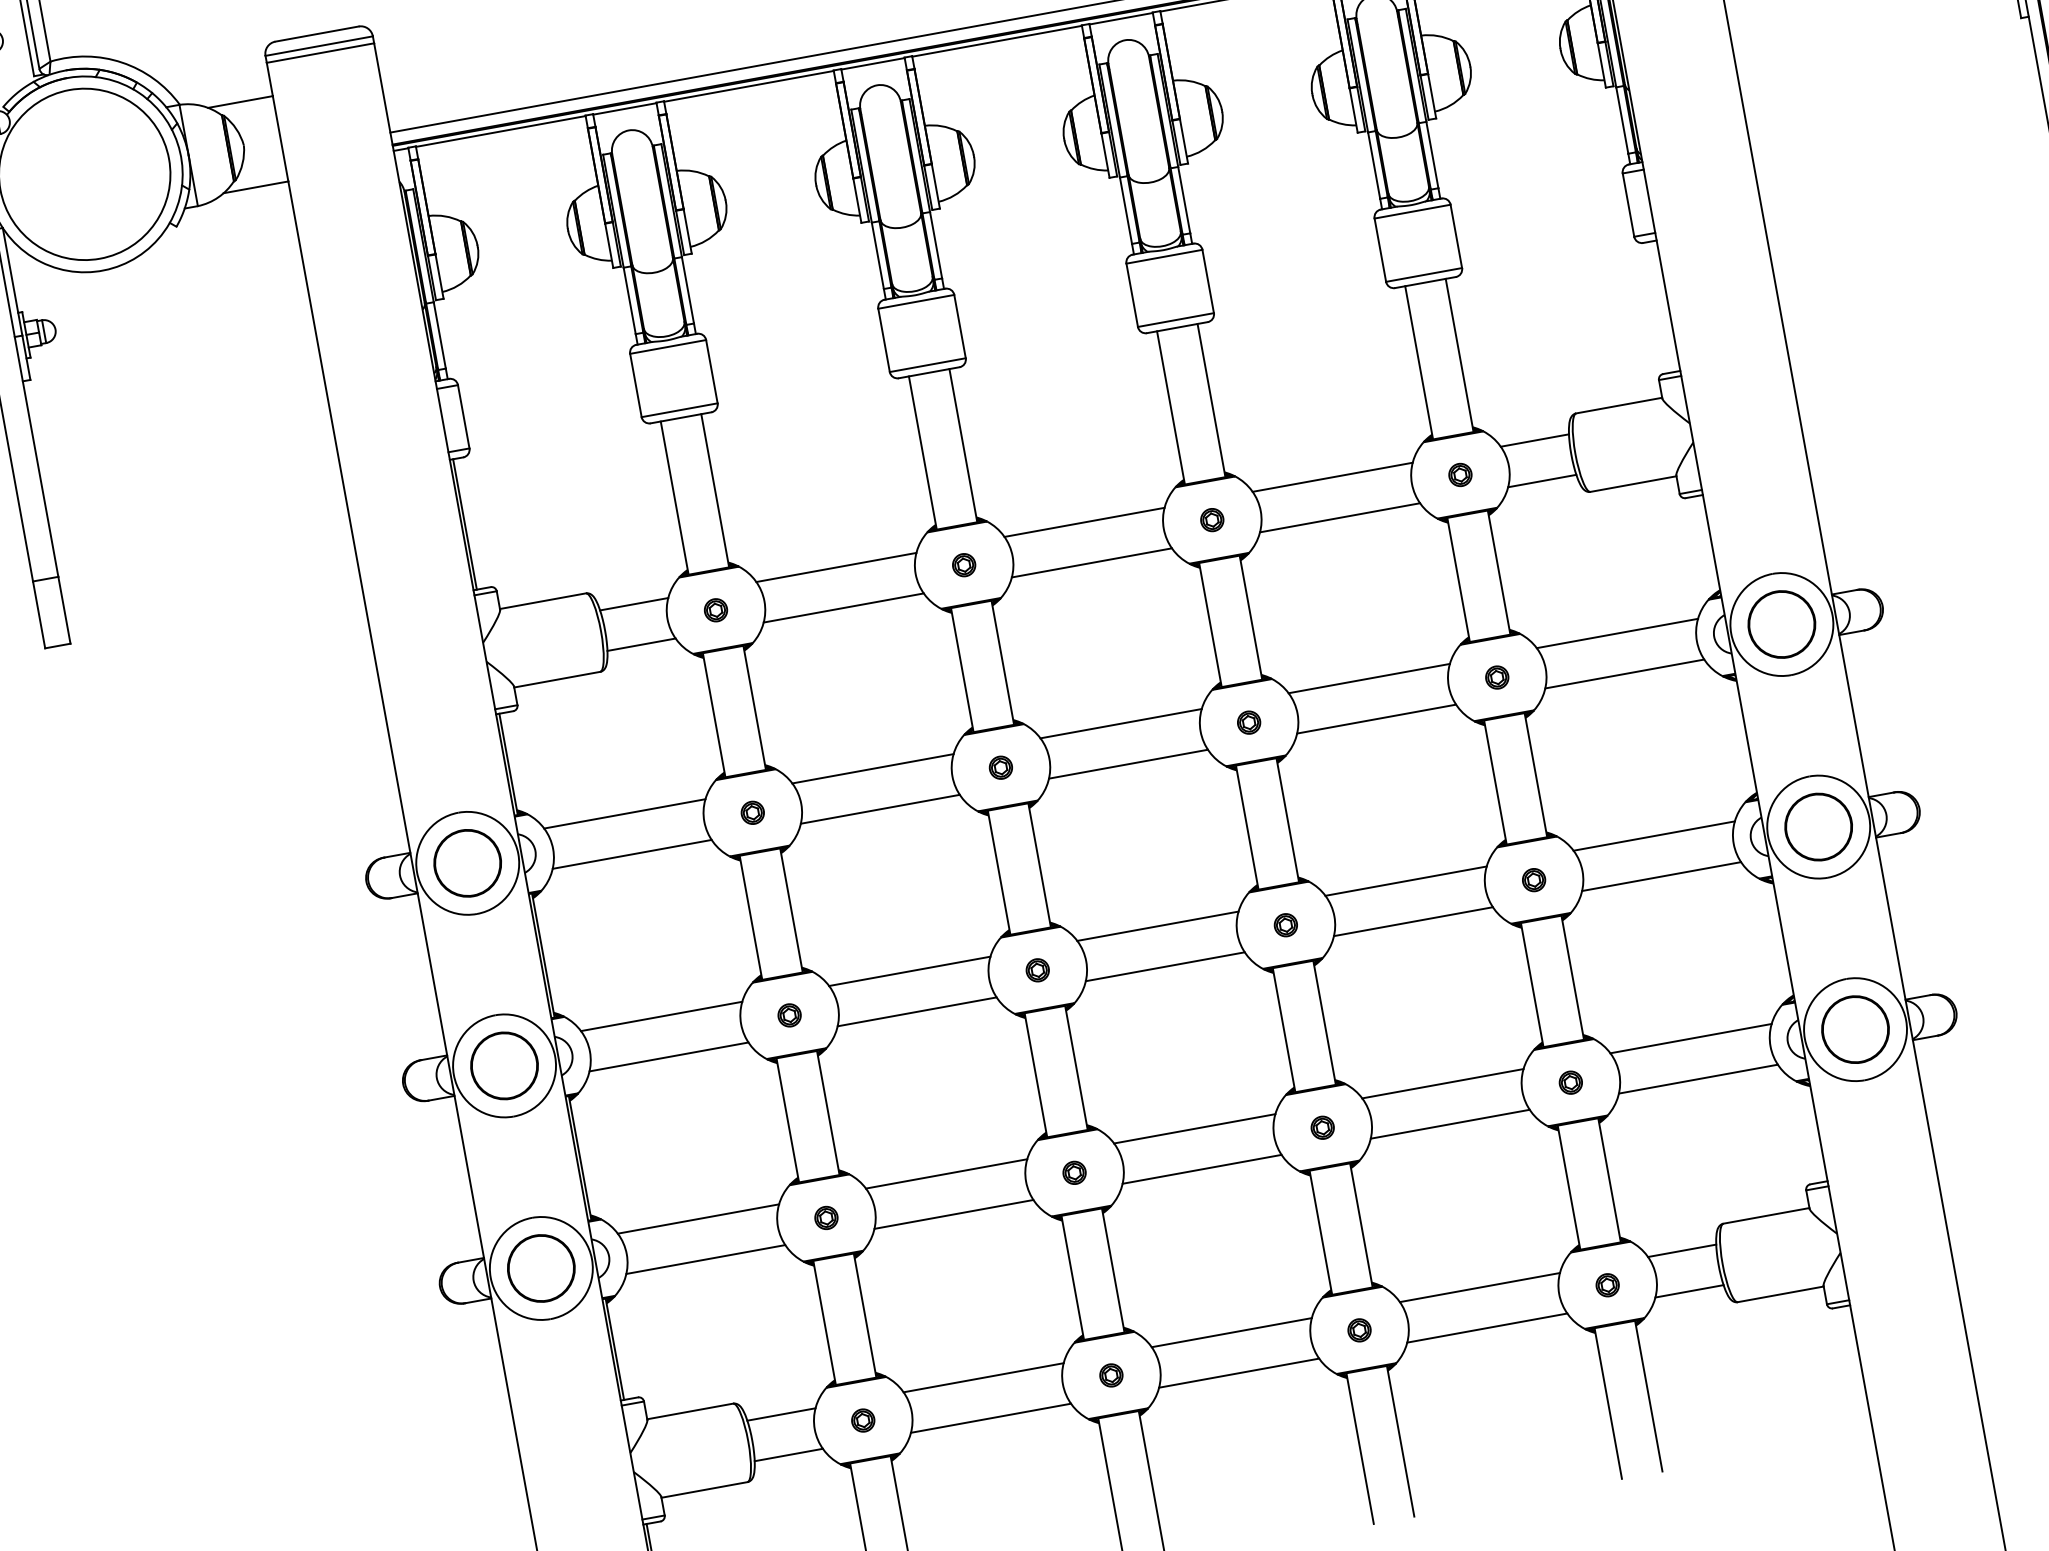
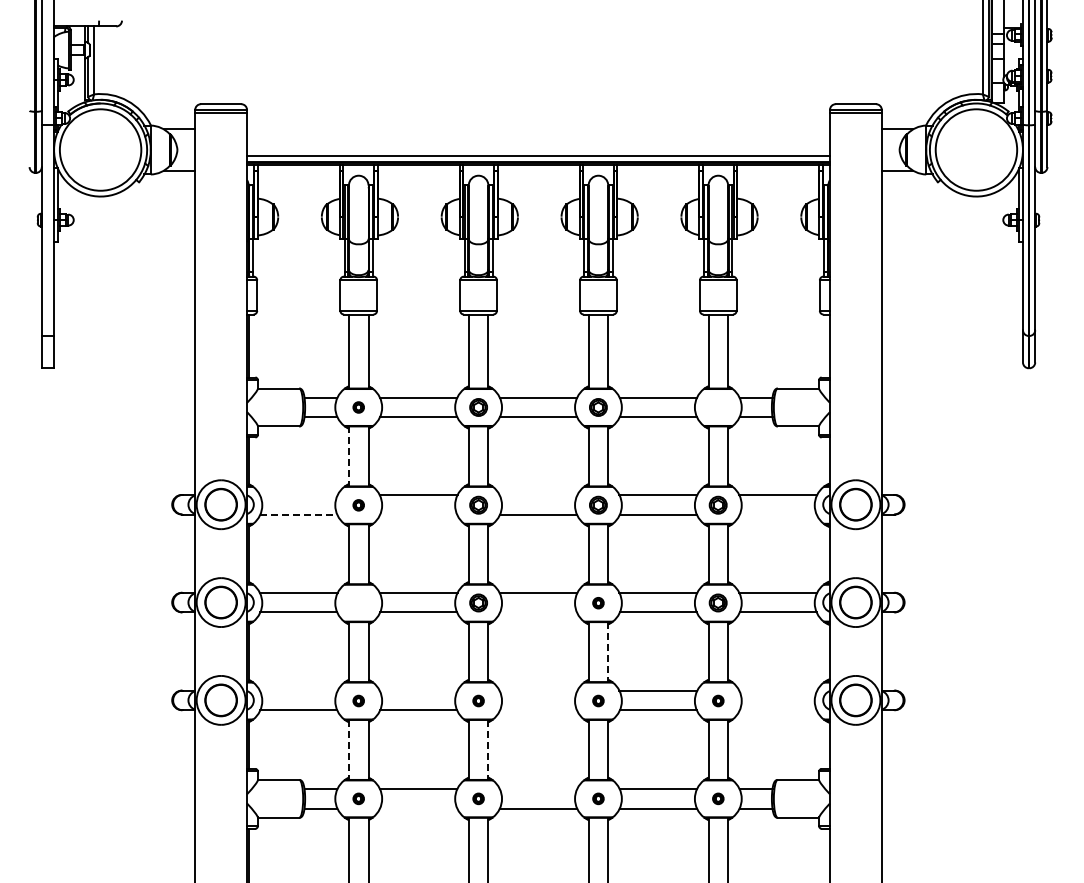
part: (1460, 474) -> (718, 407), removed
part: (1212, 520) -> (598, 407), size x1.6
part: (963, 565) -> (478, 407), size x1.6
line: (1623, 674) -> (777, 514), removed
part: (1497, 677) -> (718, 505), size x1.6
line: (713, 715) -> (348, 456), solid -> dashed
line: (1120, 722) -> (538, 494), removed
part: (1249, 722) -> (598, 505), size x1.6
part: (1000, 768) -> (478, 505), size x1.6
line: (880, 809) -> (418, 514), removed
line: (624, 813) -> (298, 494), removed
line: (633, 854) -> (299, 514), solid -> dashed
part: (1534, 880) -> (718, 603), size x1.6
line: (1165, 967) -> (538, 612), removed
part: (1037, 971) -> (478, 603), size x1.6
part: (789, 1016) -> (358, 603), removed
line: (1325, 1023) -> (608, 652), solid -> dashed
line: (1691, 1038) -> (778, 690), removed
line: (1696, 1080) -> (777, 710), removed
line: (1194, 1128) -> (538, 690), removed
line: (1202, 1169) -> (538, 710), removed
line: (946, 1173) -> (418, 690), removed
line: (697, 1218) -> (298, 690), removed
line: (1113, 1269) -> (488, 749), solid -> dashed
line: (823, 1322) -> (348, 749), solid -> dashed
line: (1231, 1333) -> (538, 789), removed
line: (990, 1417) -> (418, 808), removed

